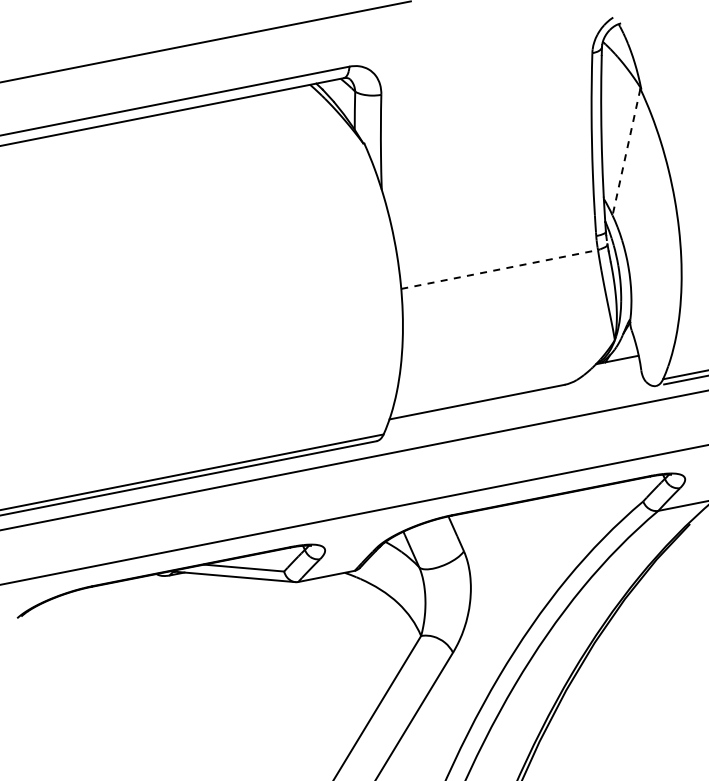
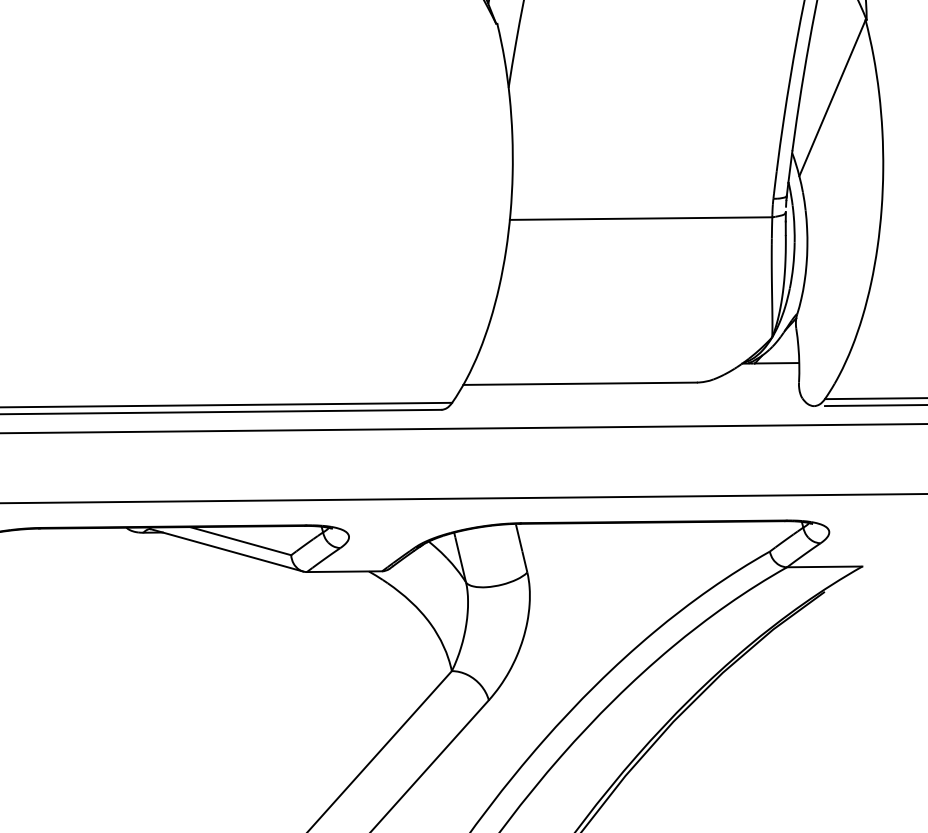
line: (626, 152) -> (832, 98), dashed -> solid
line: (500, 269) -> (642, 218), dashed -> solid

